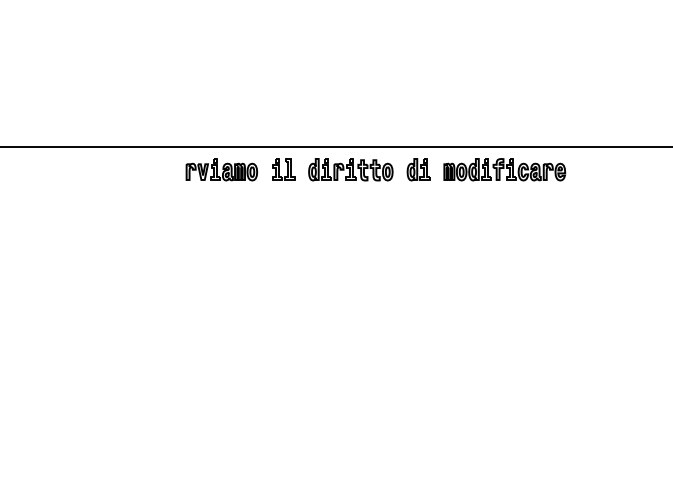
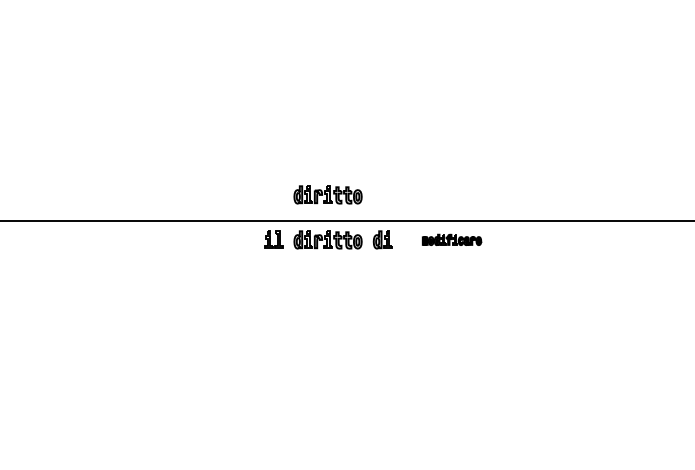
part: (350, 113) -> (327, 194), added
part: (221, 169) -> (223, 239), removed
part: (504, 169) -> (451, 239), size x0.6

